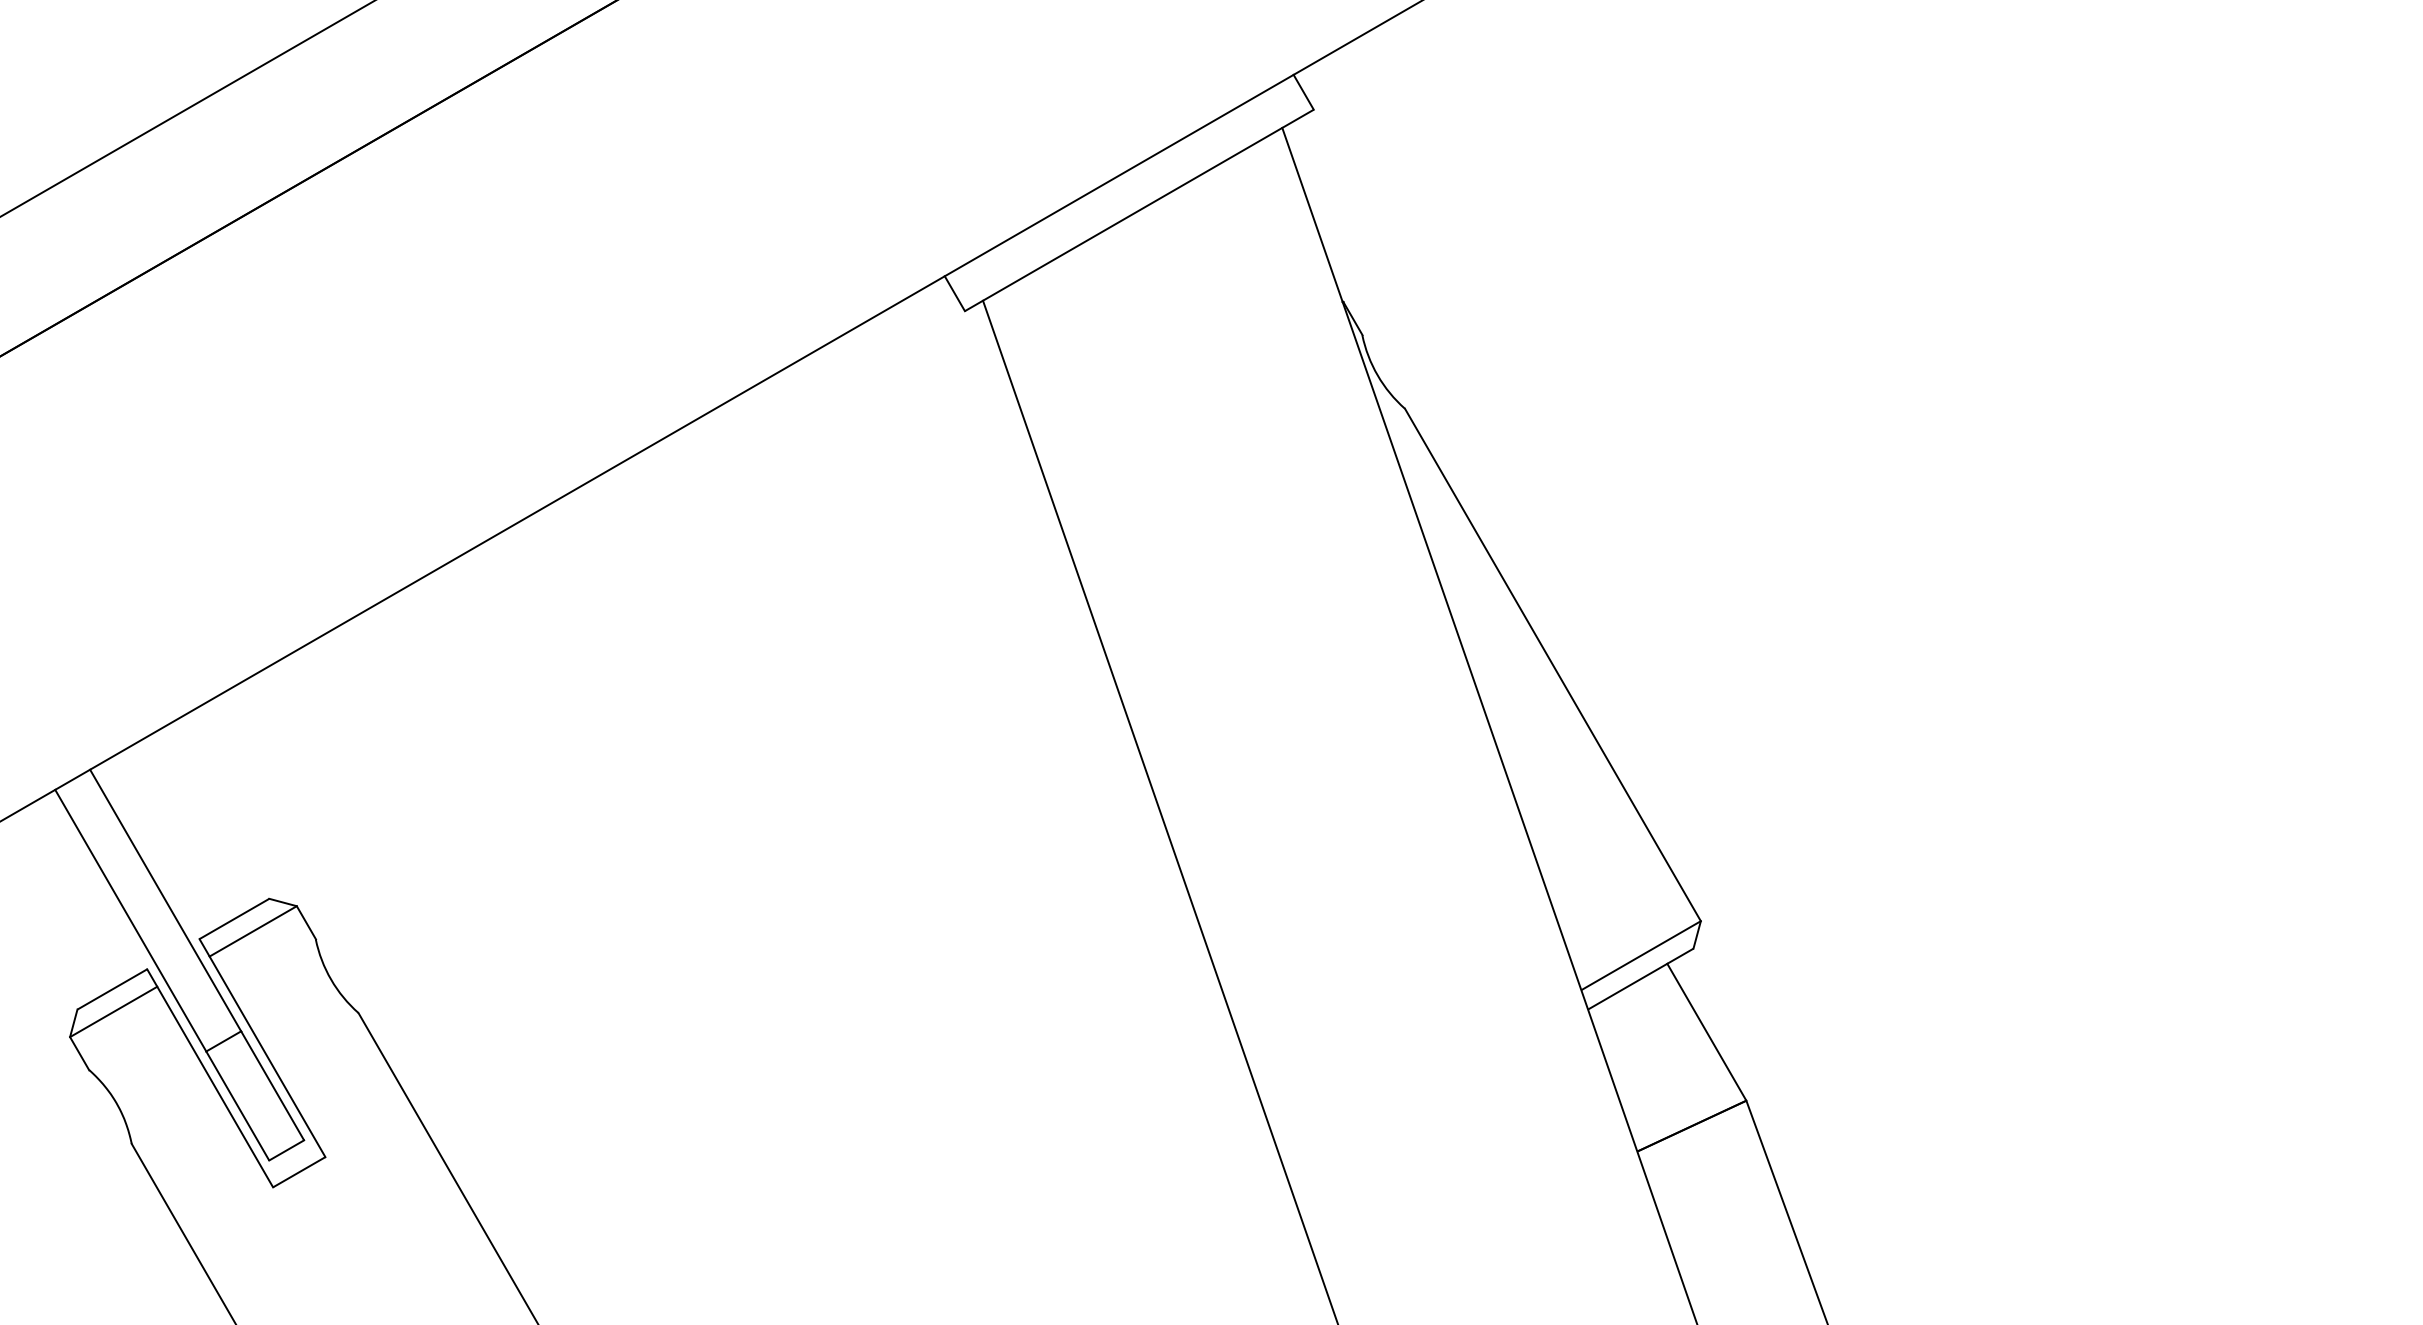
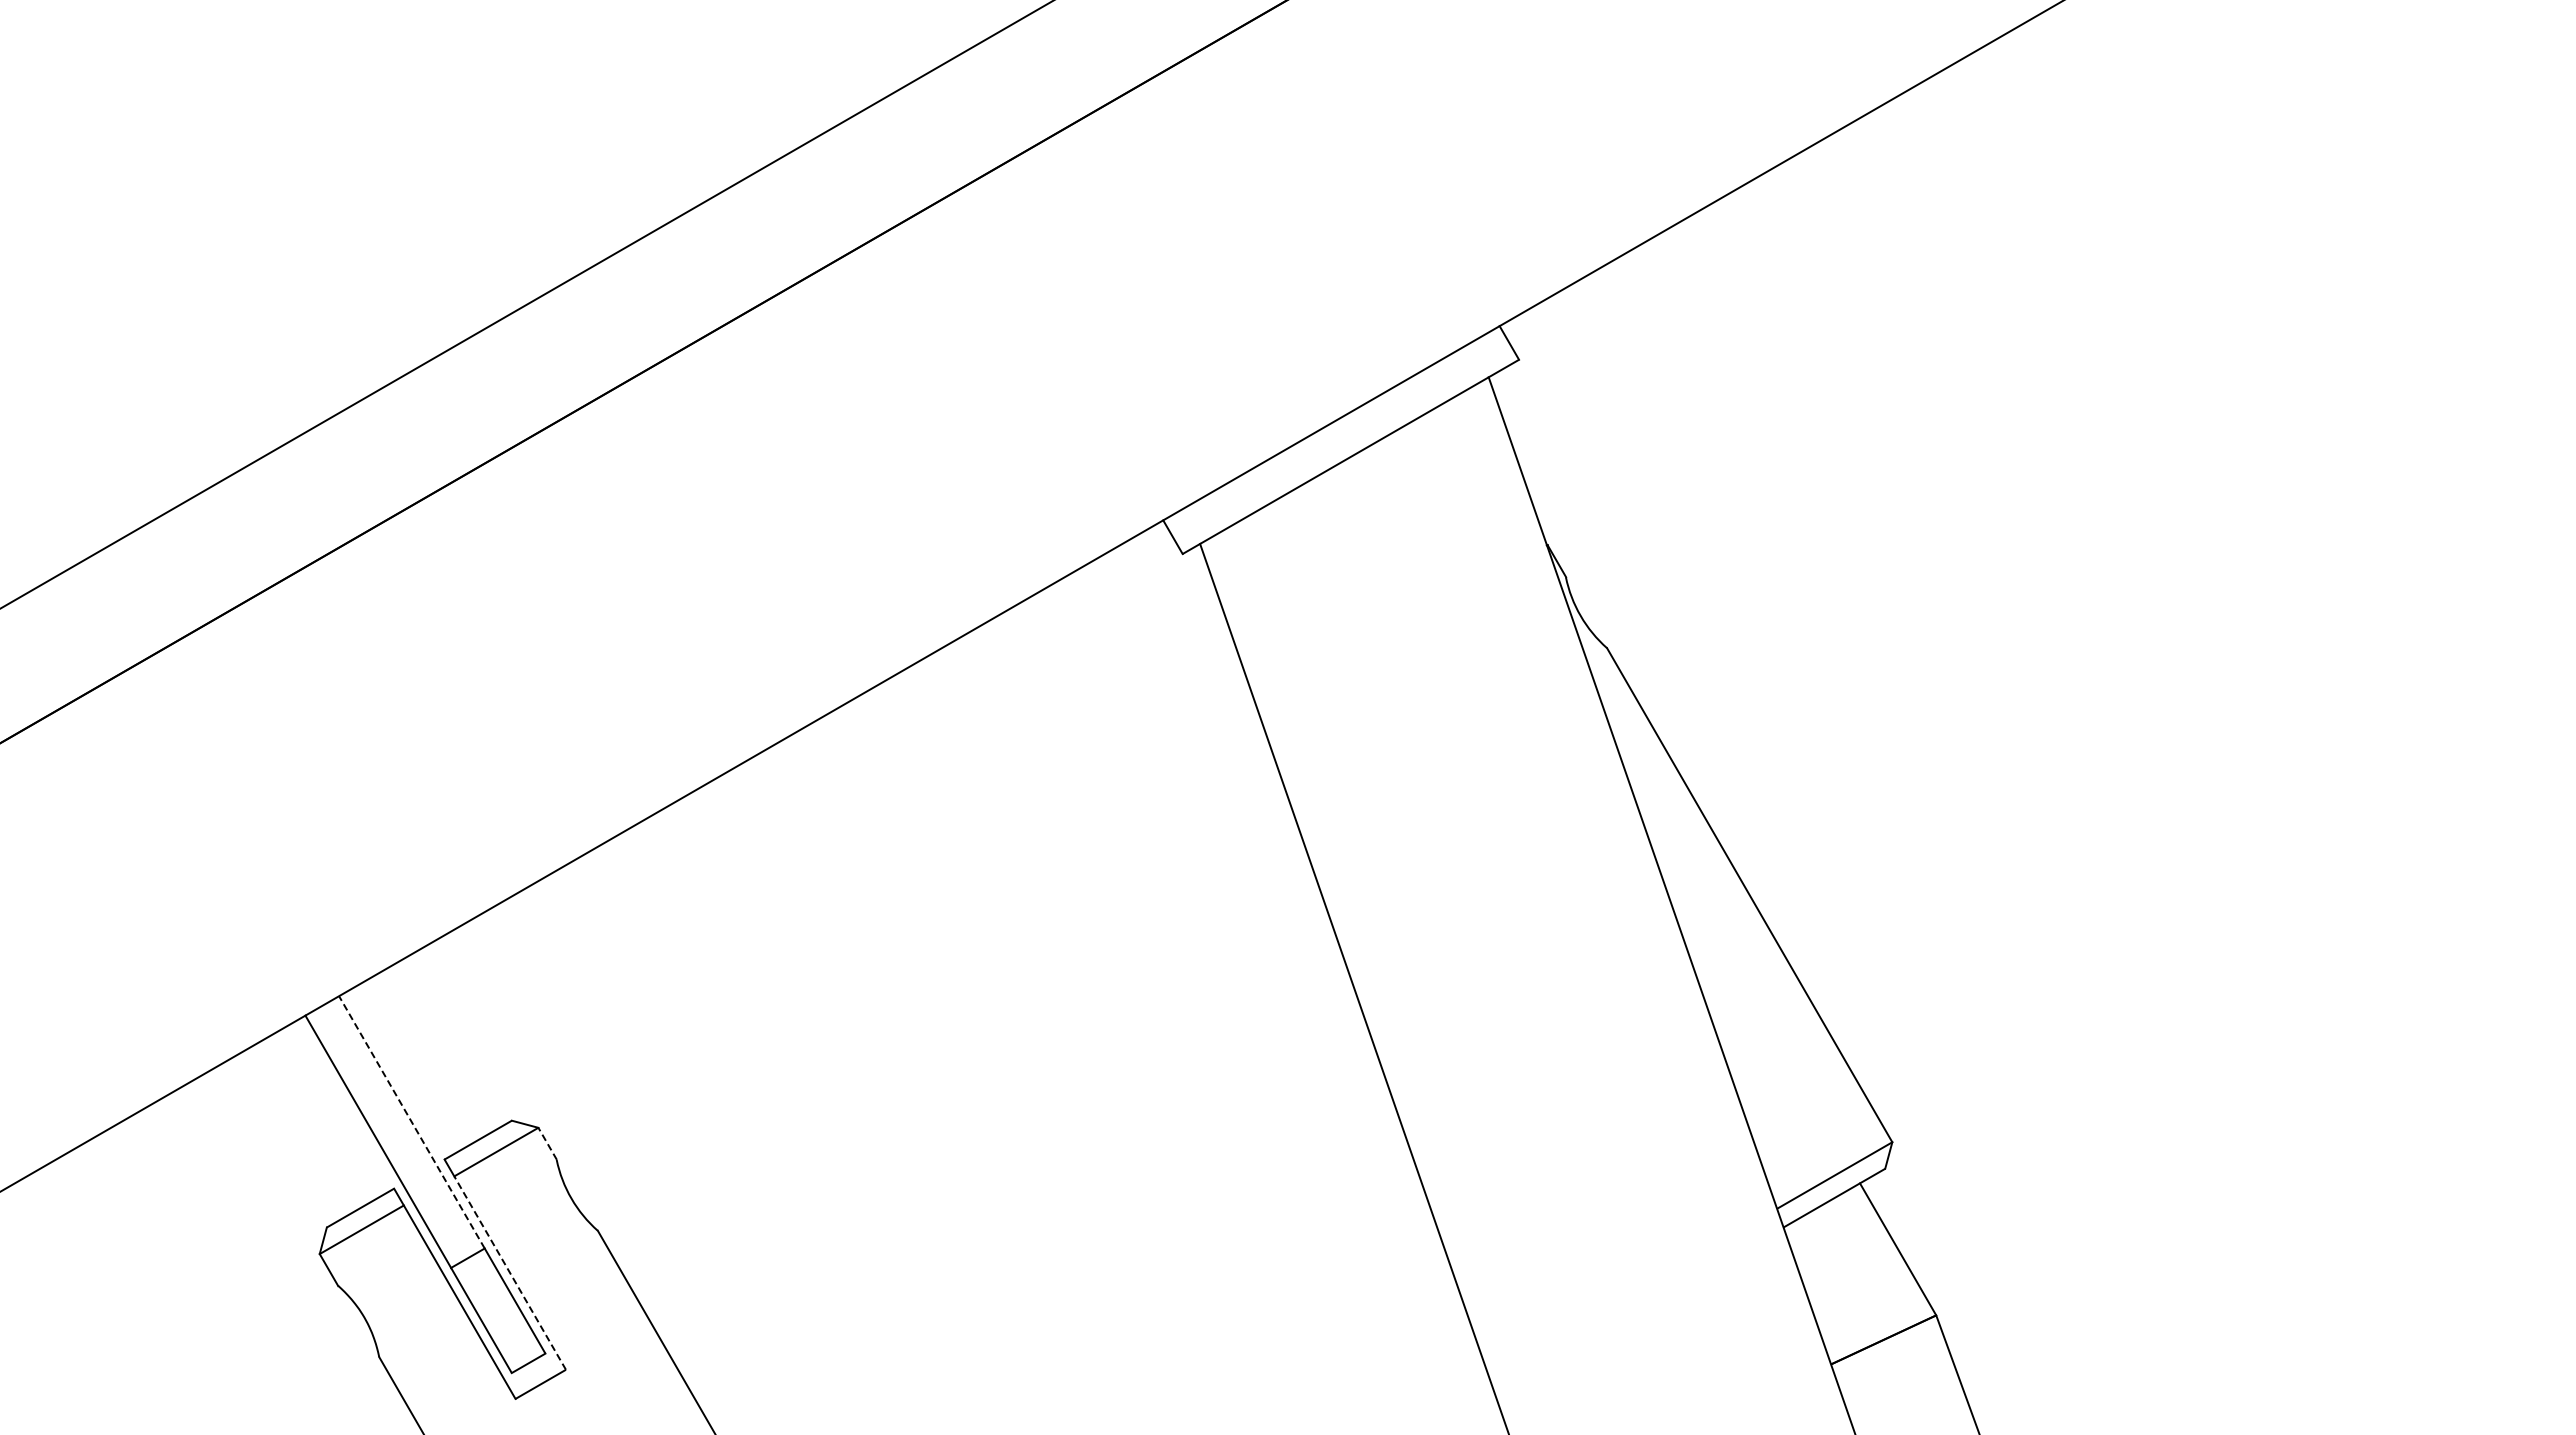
line: (165, 900) -> (411, 1122), solid -> dashed
line: (306, 922) -> (547, 1143), solid -> dashed
line: (267, 1057) -> (510, 1273), solid -> dashed

